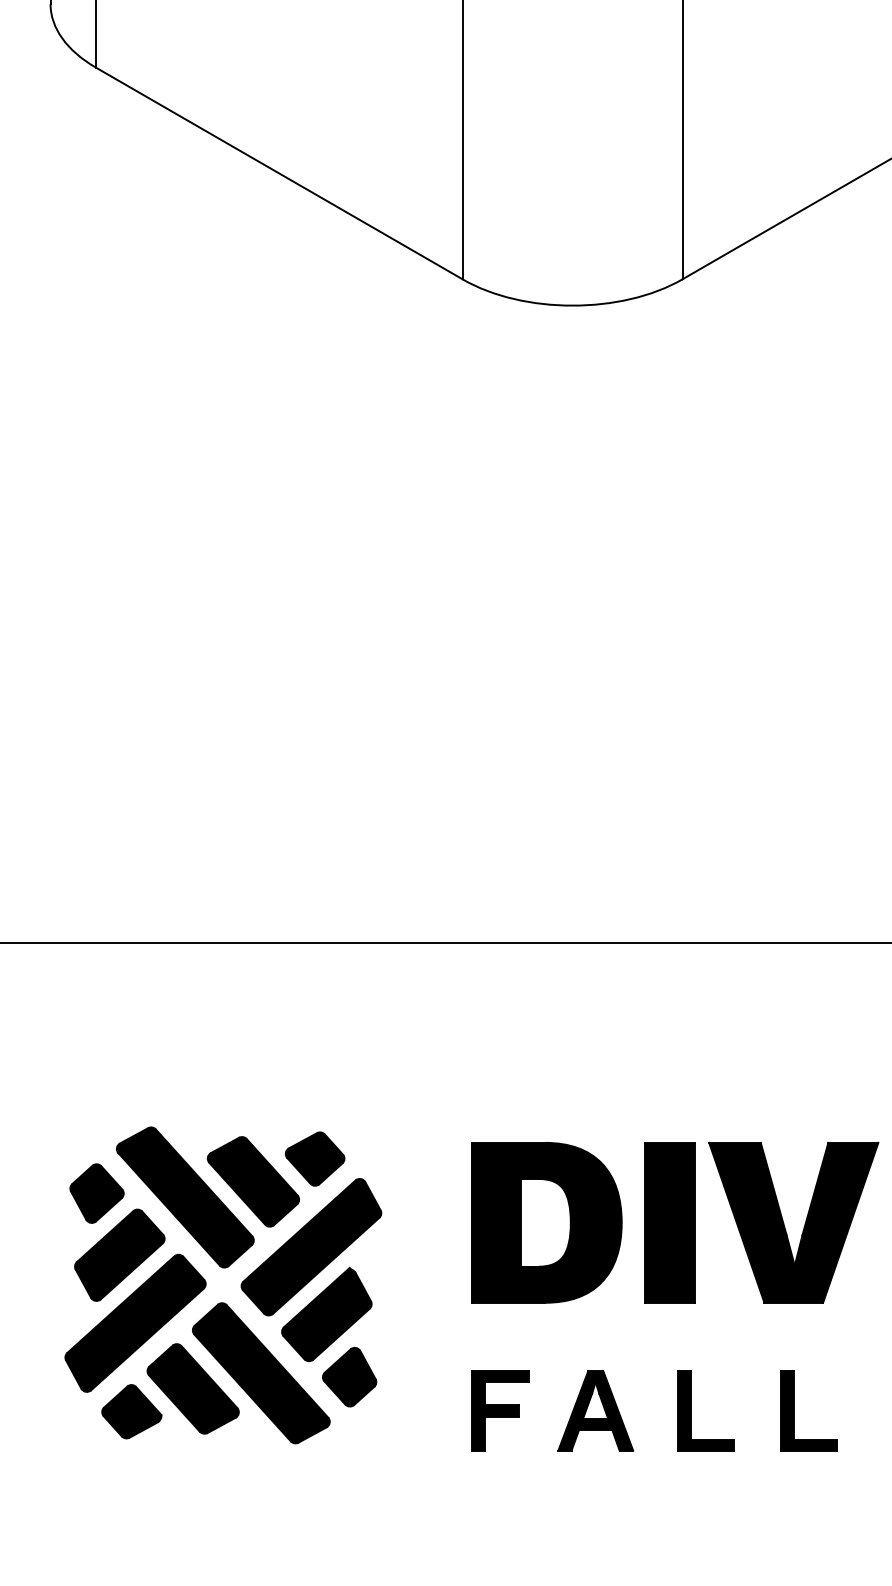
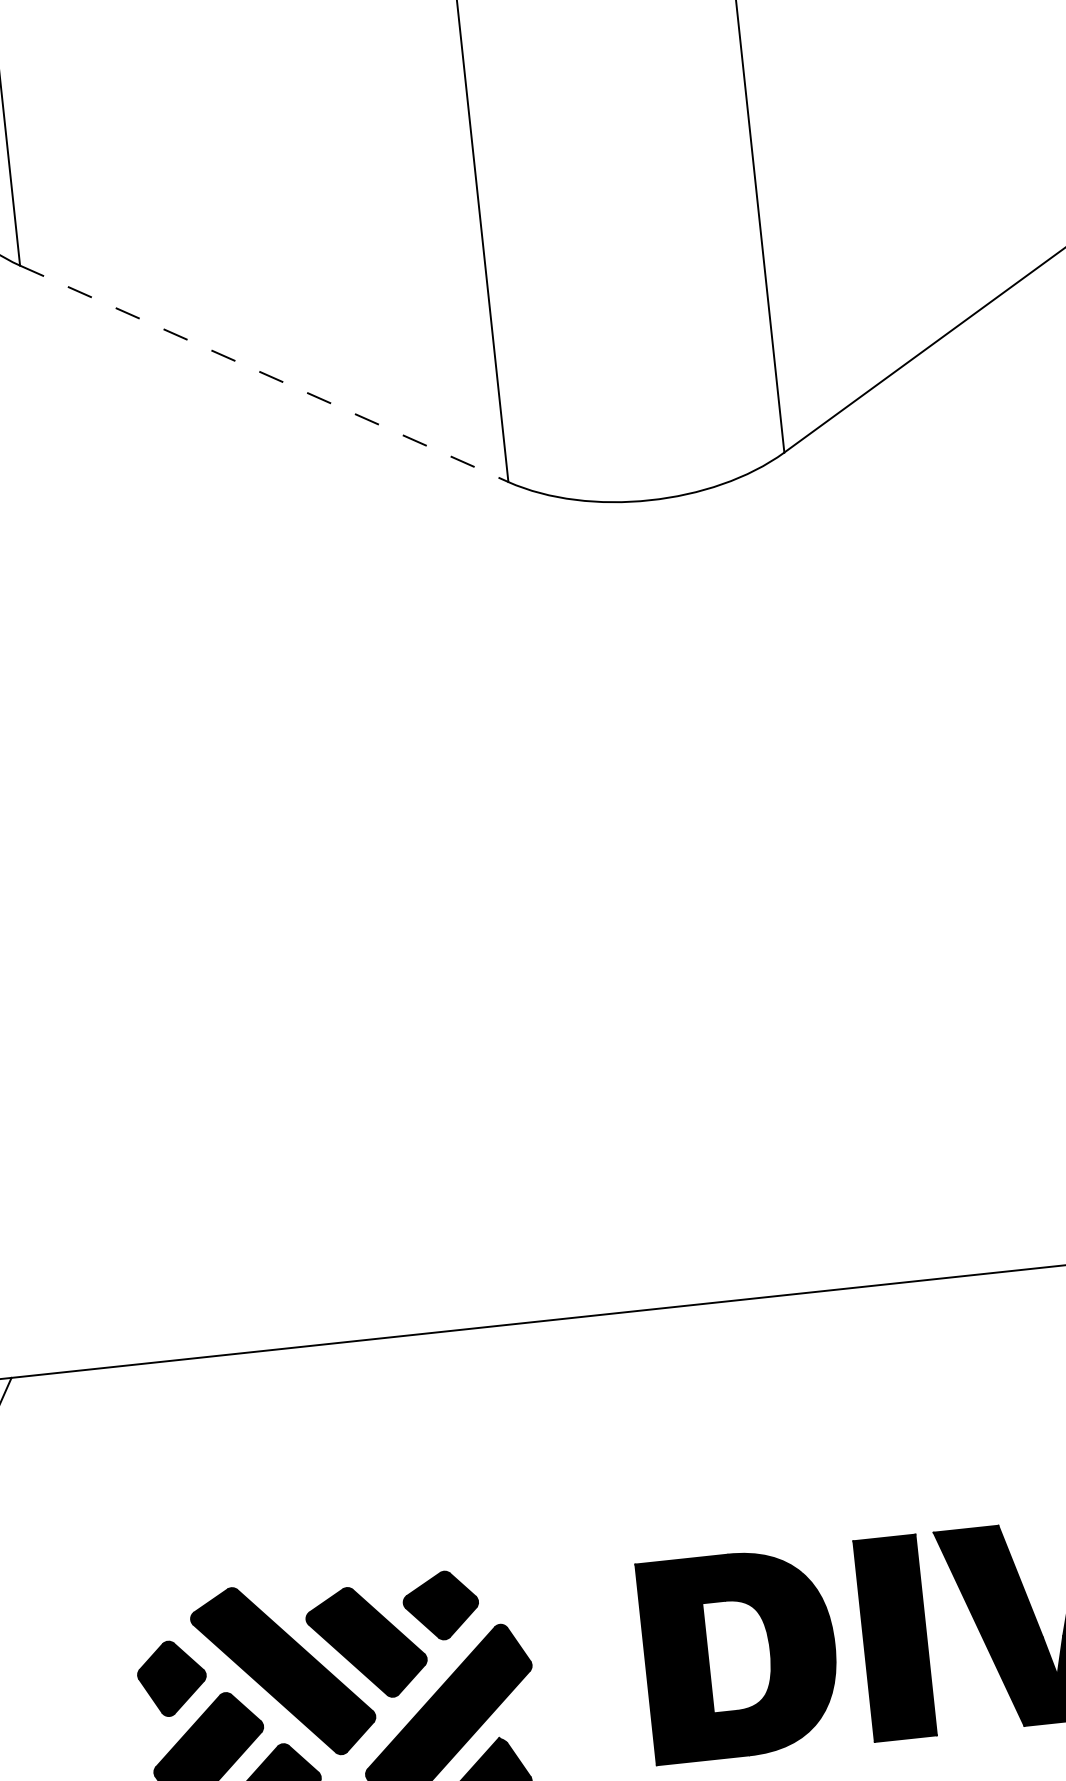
line: (279, 173) -> (264, 373), solid -> dashed

